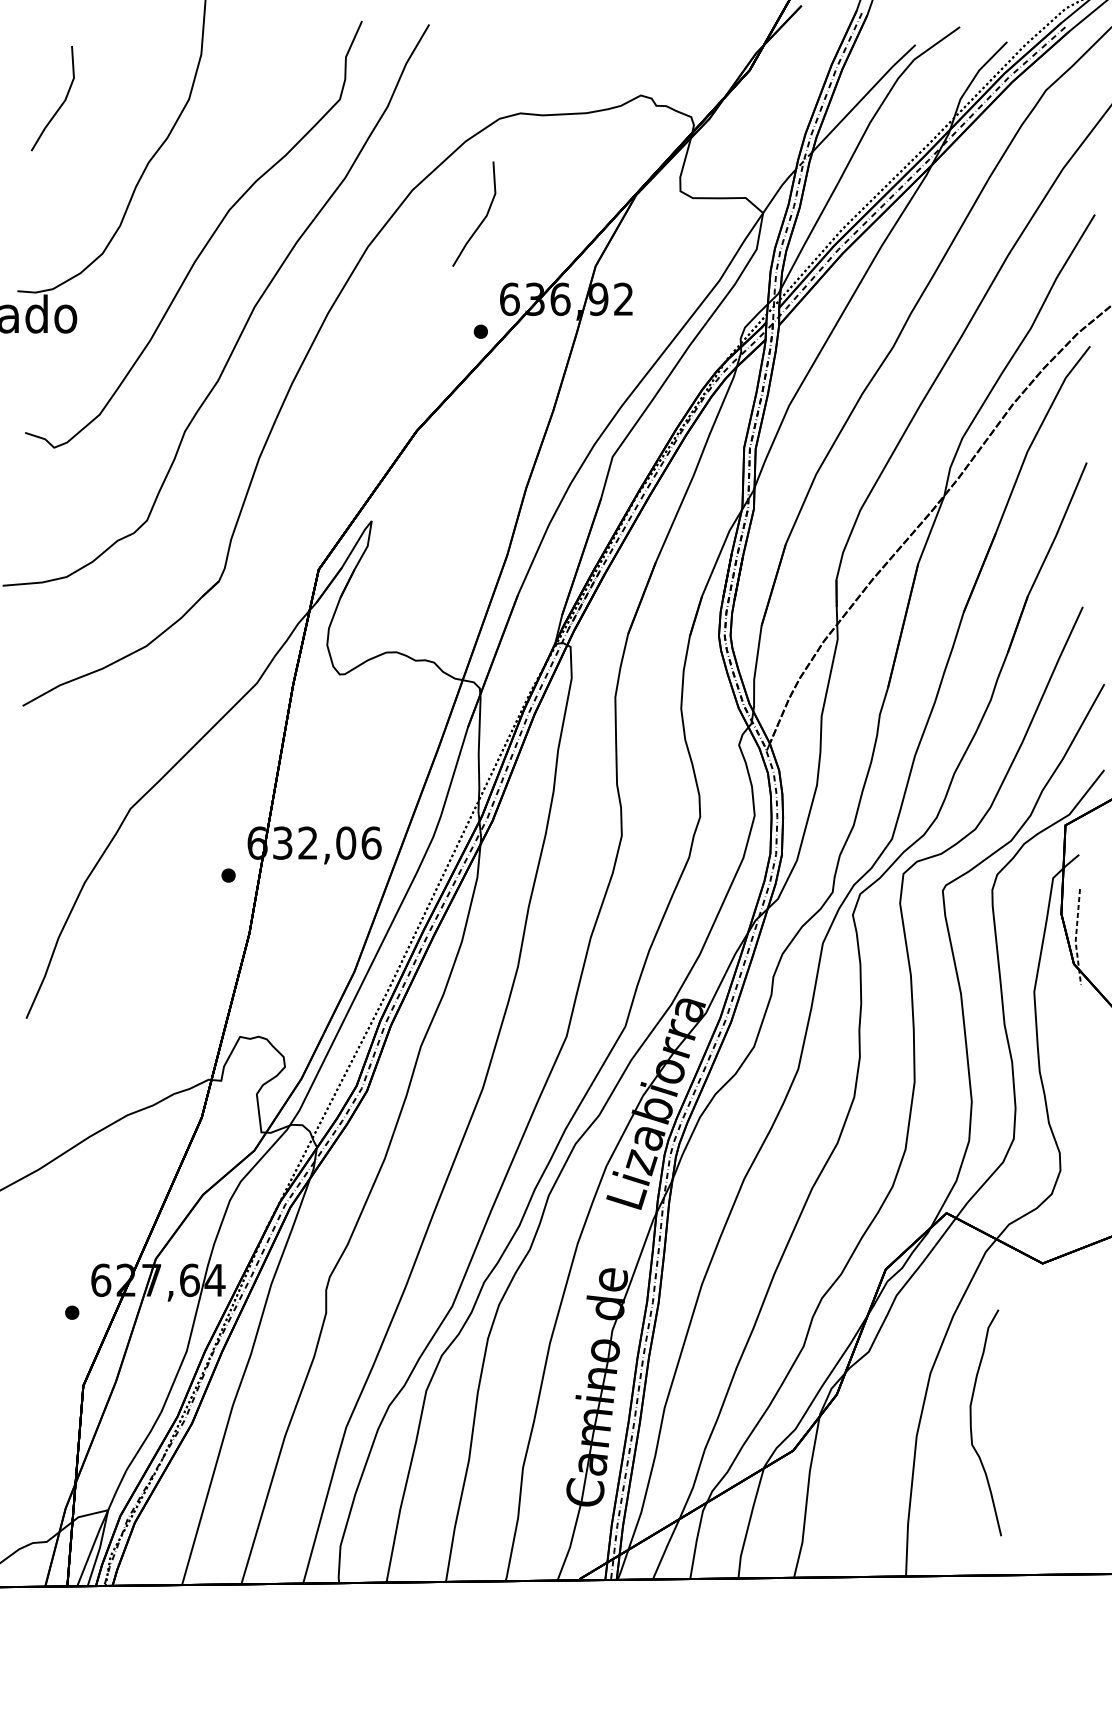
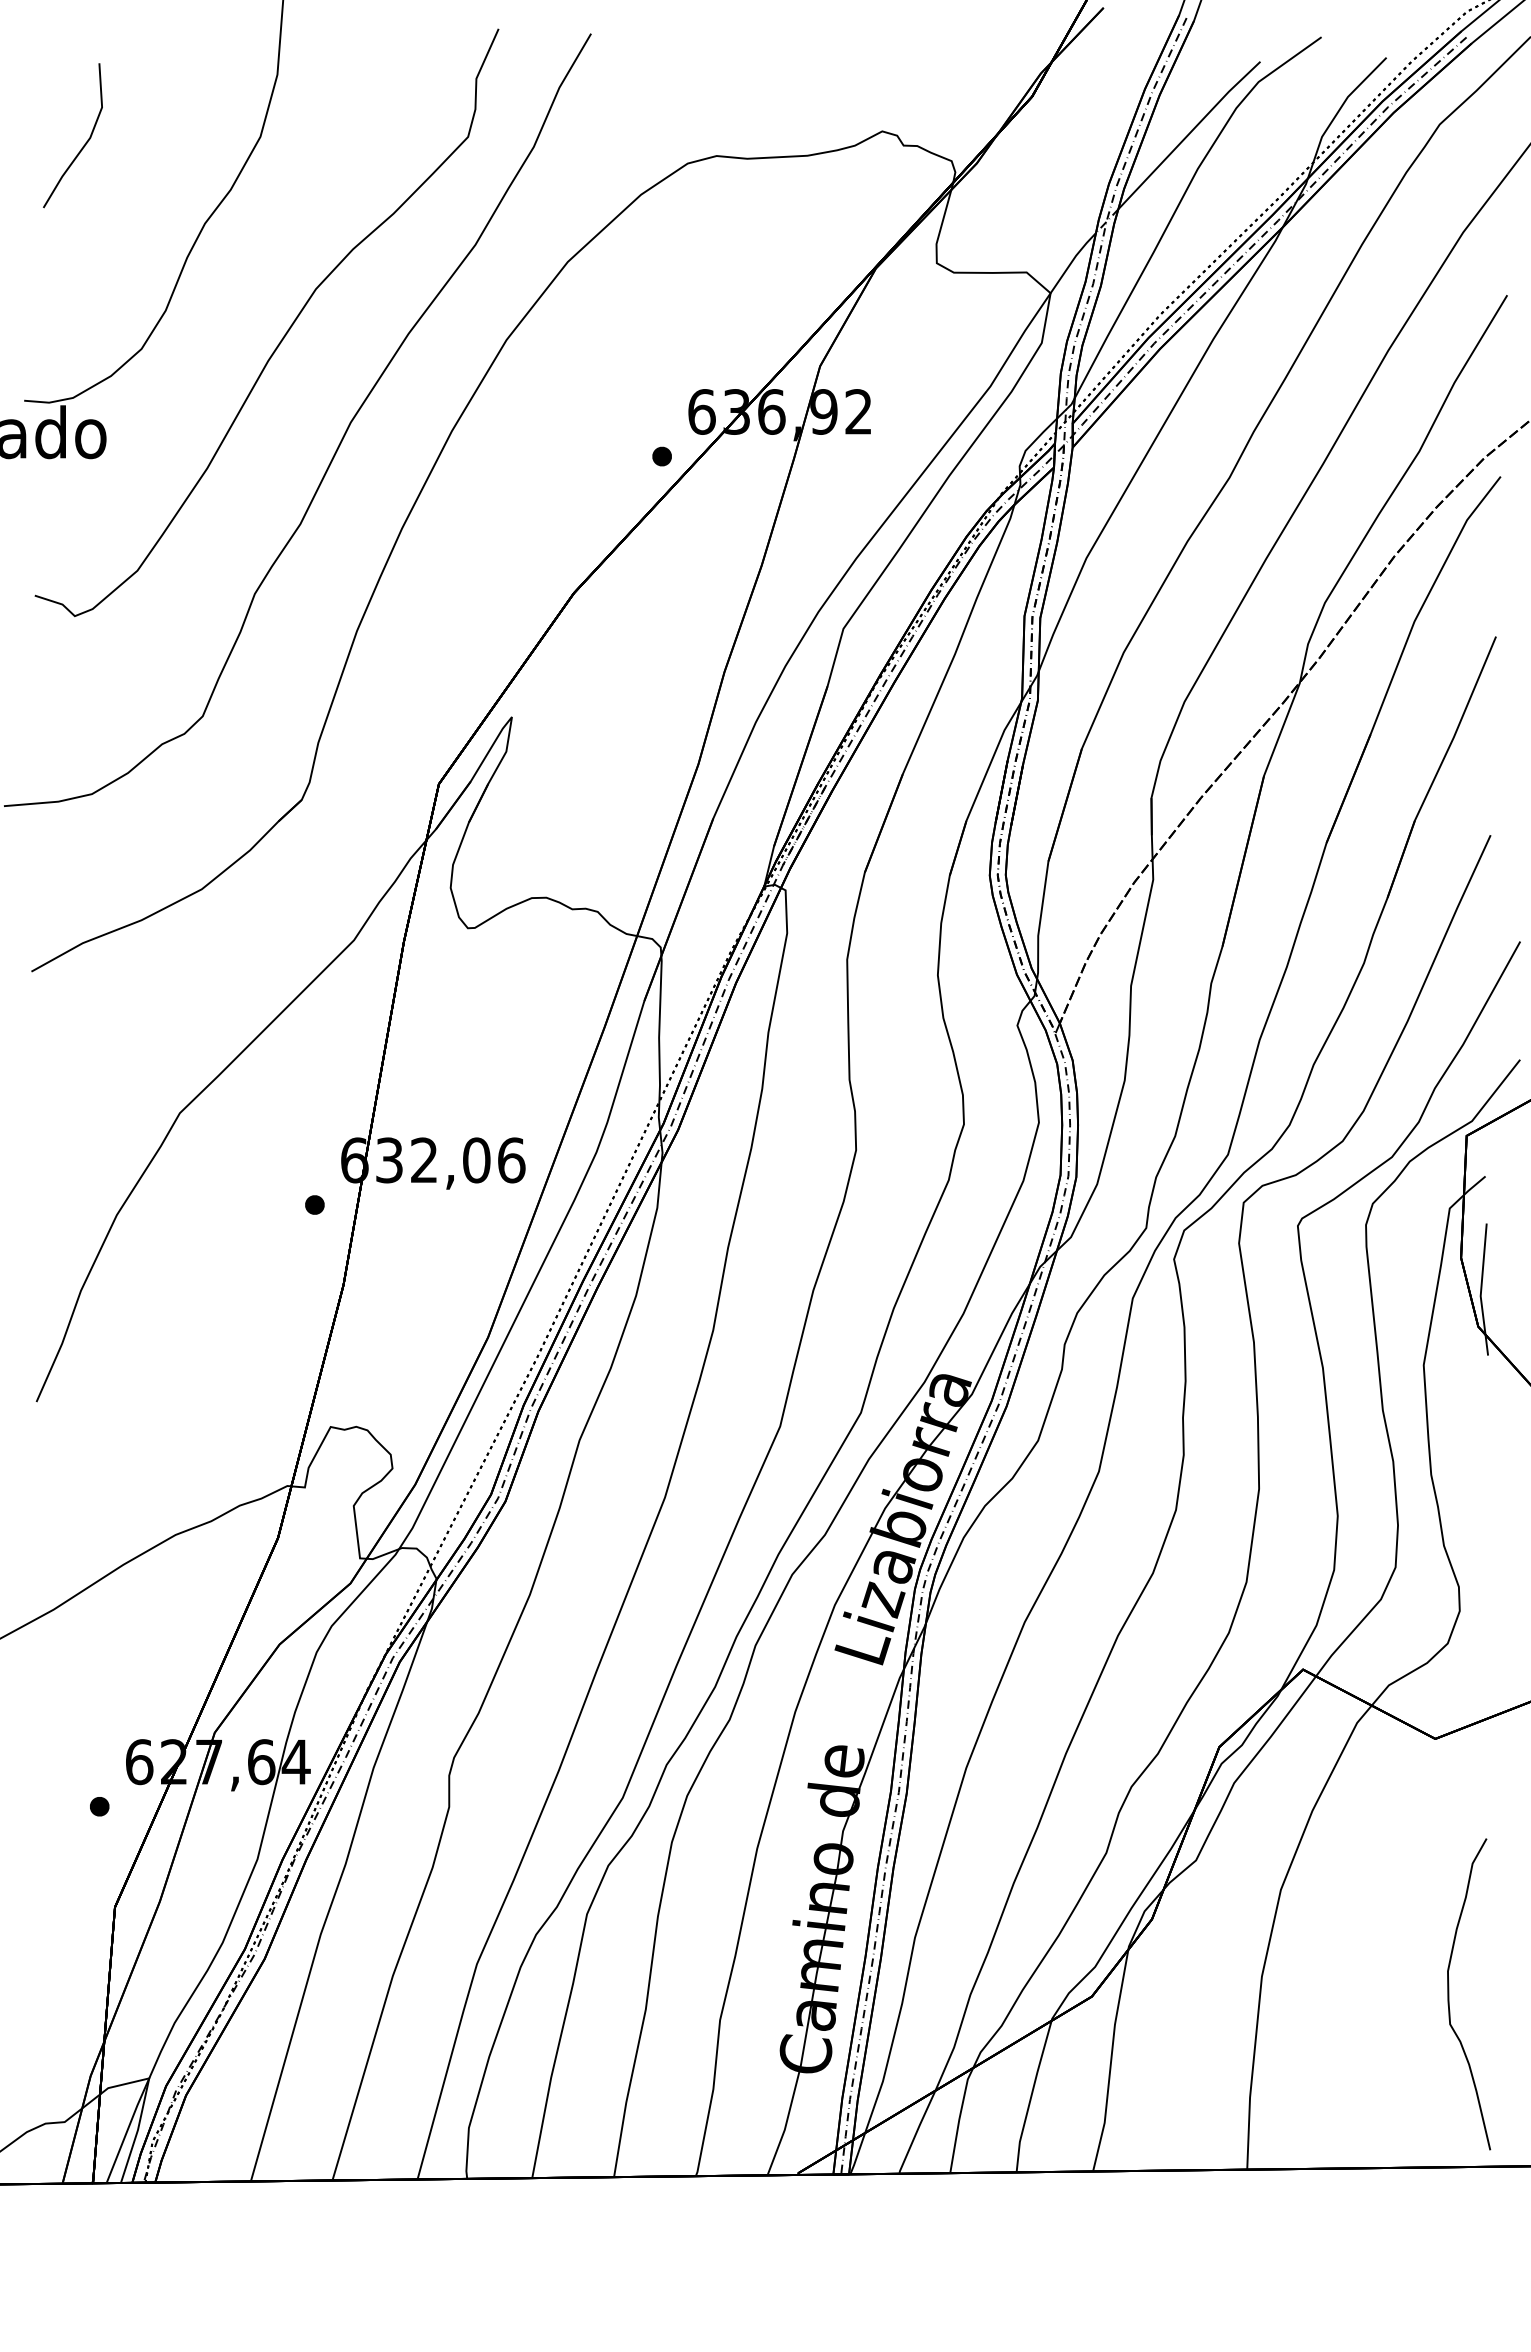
line: (483, 219) -> (665, 301), removed
line: (1076, 937) -> (1481, 1290), dashed -> solid
curve: (971, 1423) -> (1449, 1994), moved

